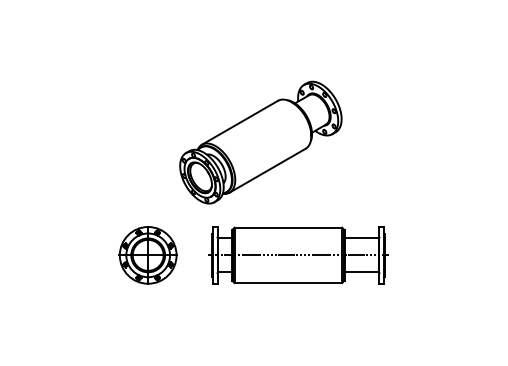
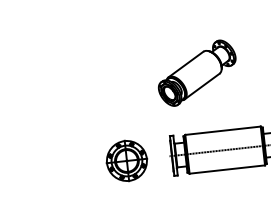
part: (260, 142) -> (196, 73), size x0.7

